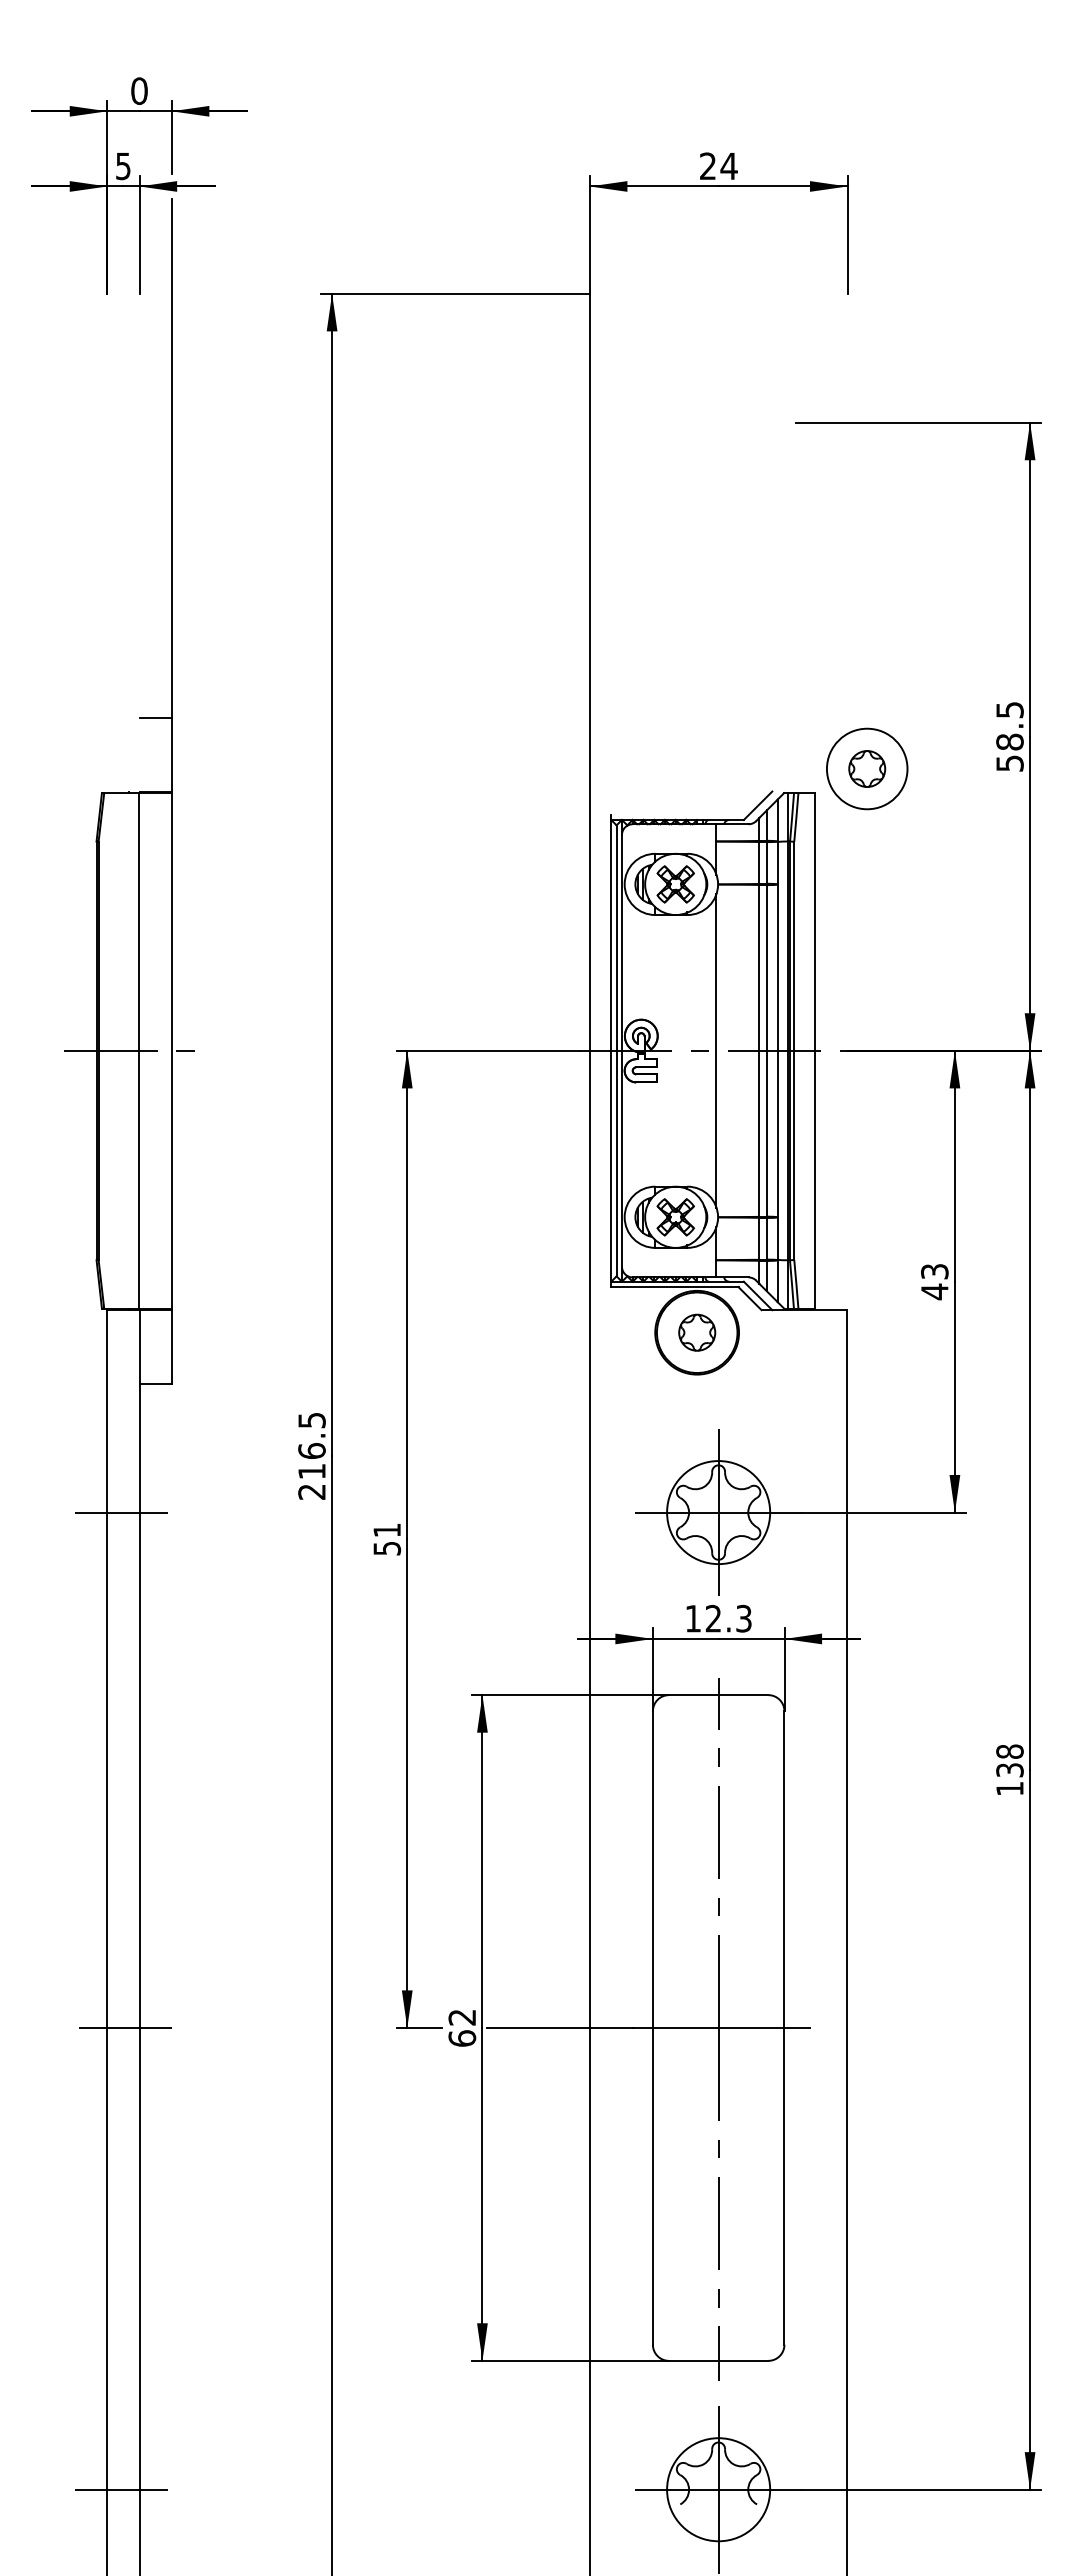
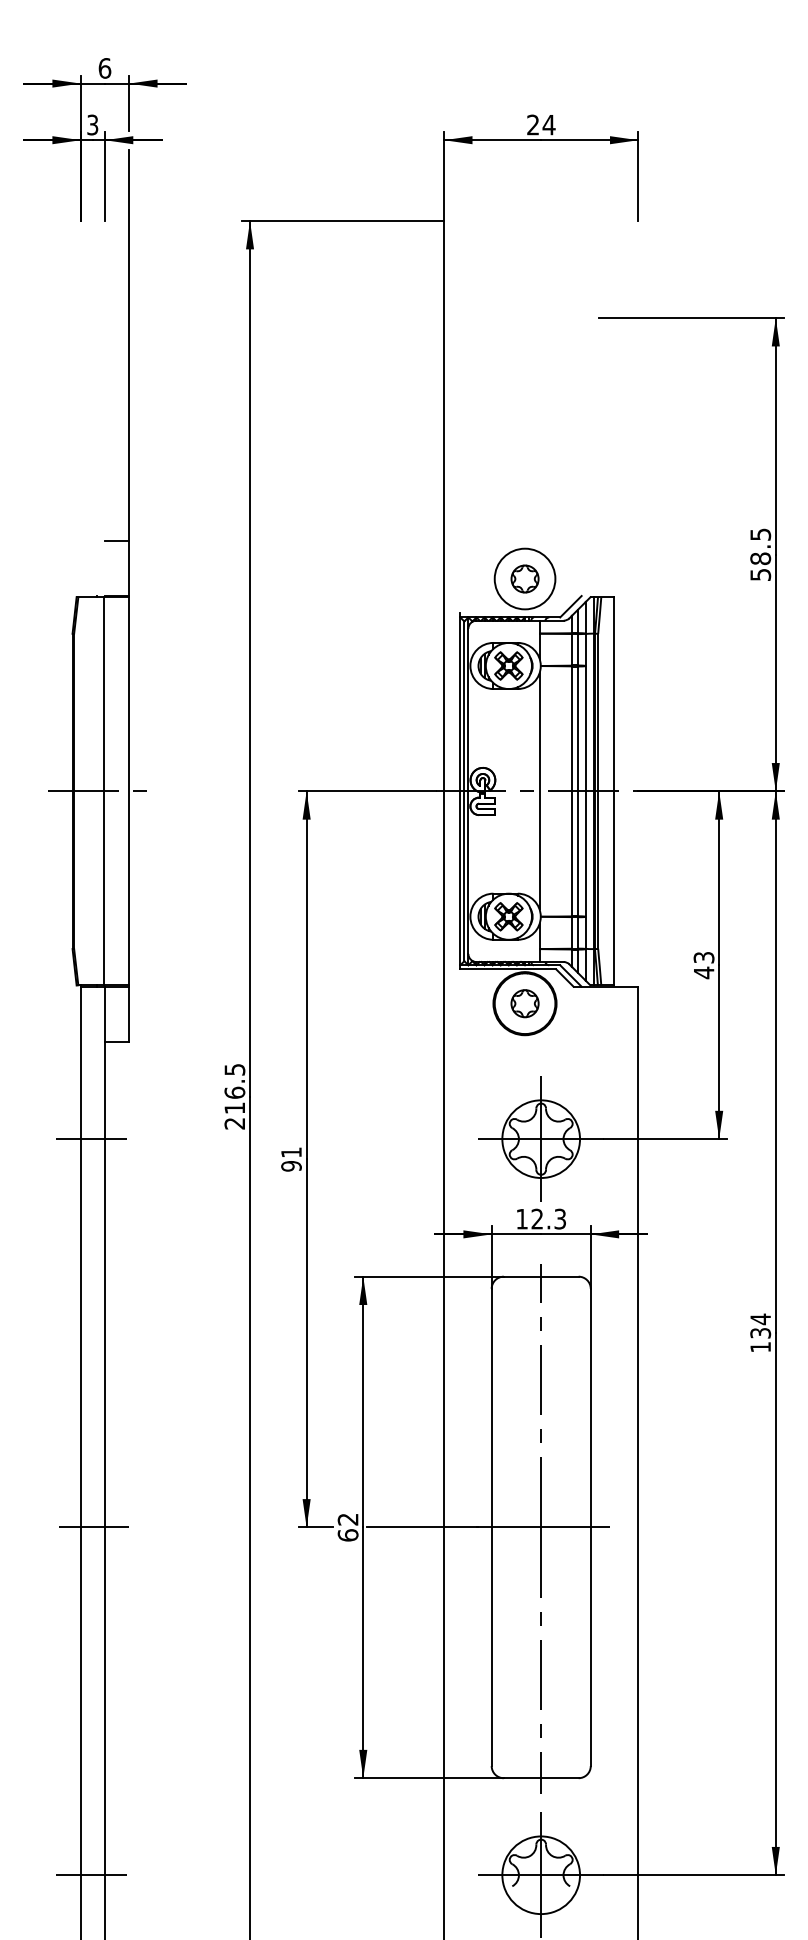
text: (139, 90) -> (104, 67), 0 -> 6
text: (123, 165) -> (92, 124), 5 -> 3
part: (867, 768) -> (525, 578), moved
text: (386, 1548) -> (291, 1166), 51 -> 91
text: (1009, 1751) -> (760, 1319), 138 -> 134

